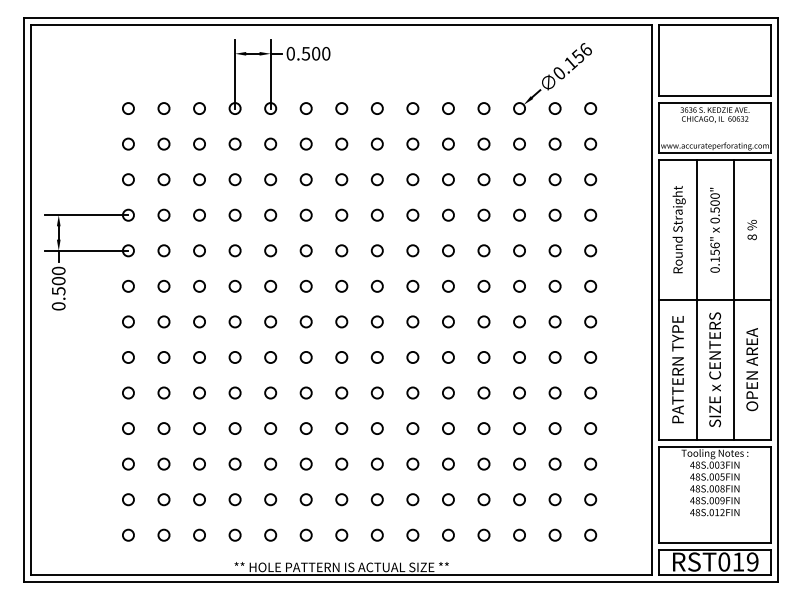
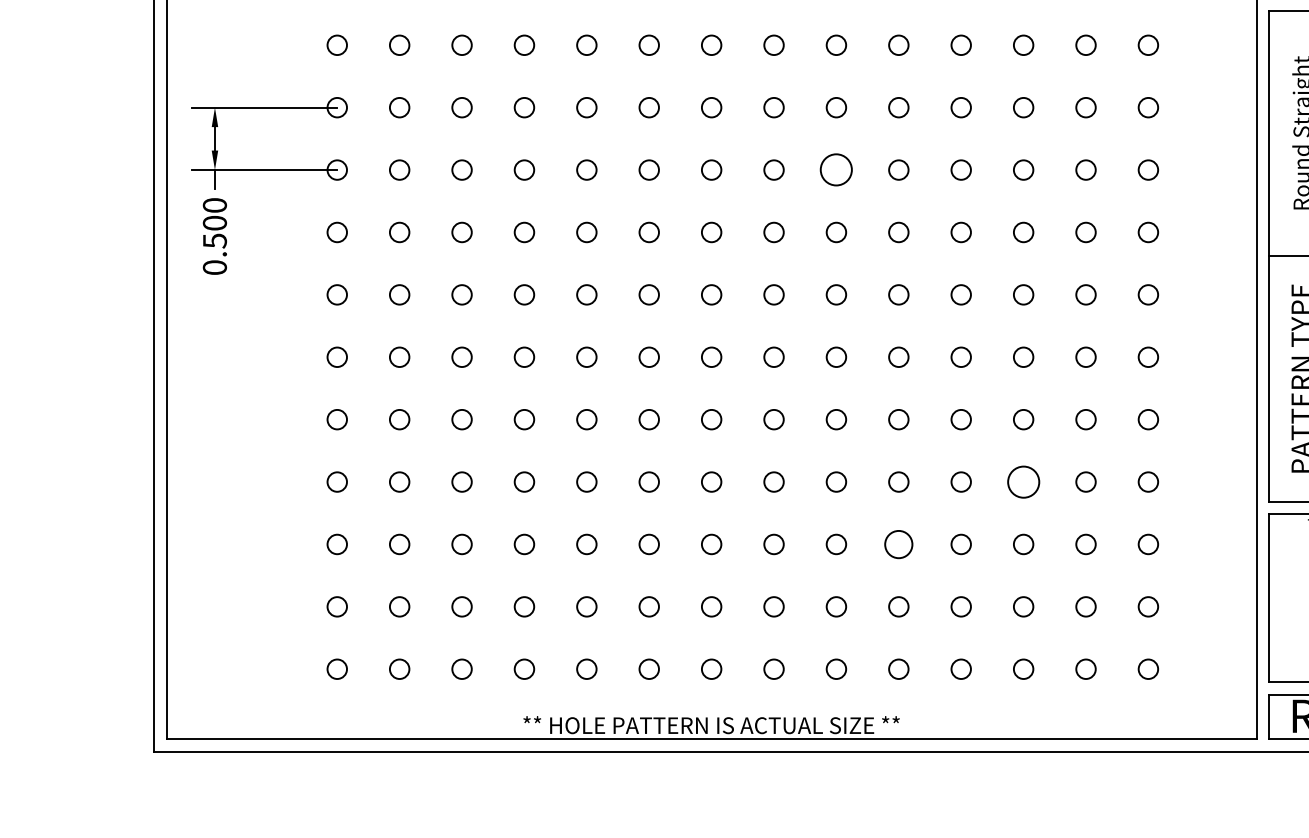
circle: (412, 250) -> (835, 169), size x1.6
circle: (519, 428) -> (1023, 481), size x1.6
circle: (448, 463) -> (898, 543), size x1.4

